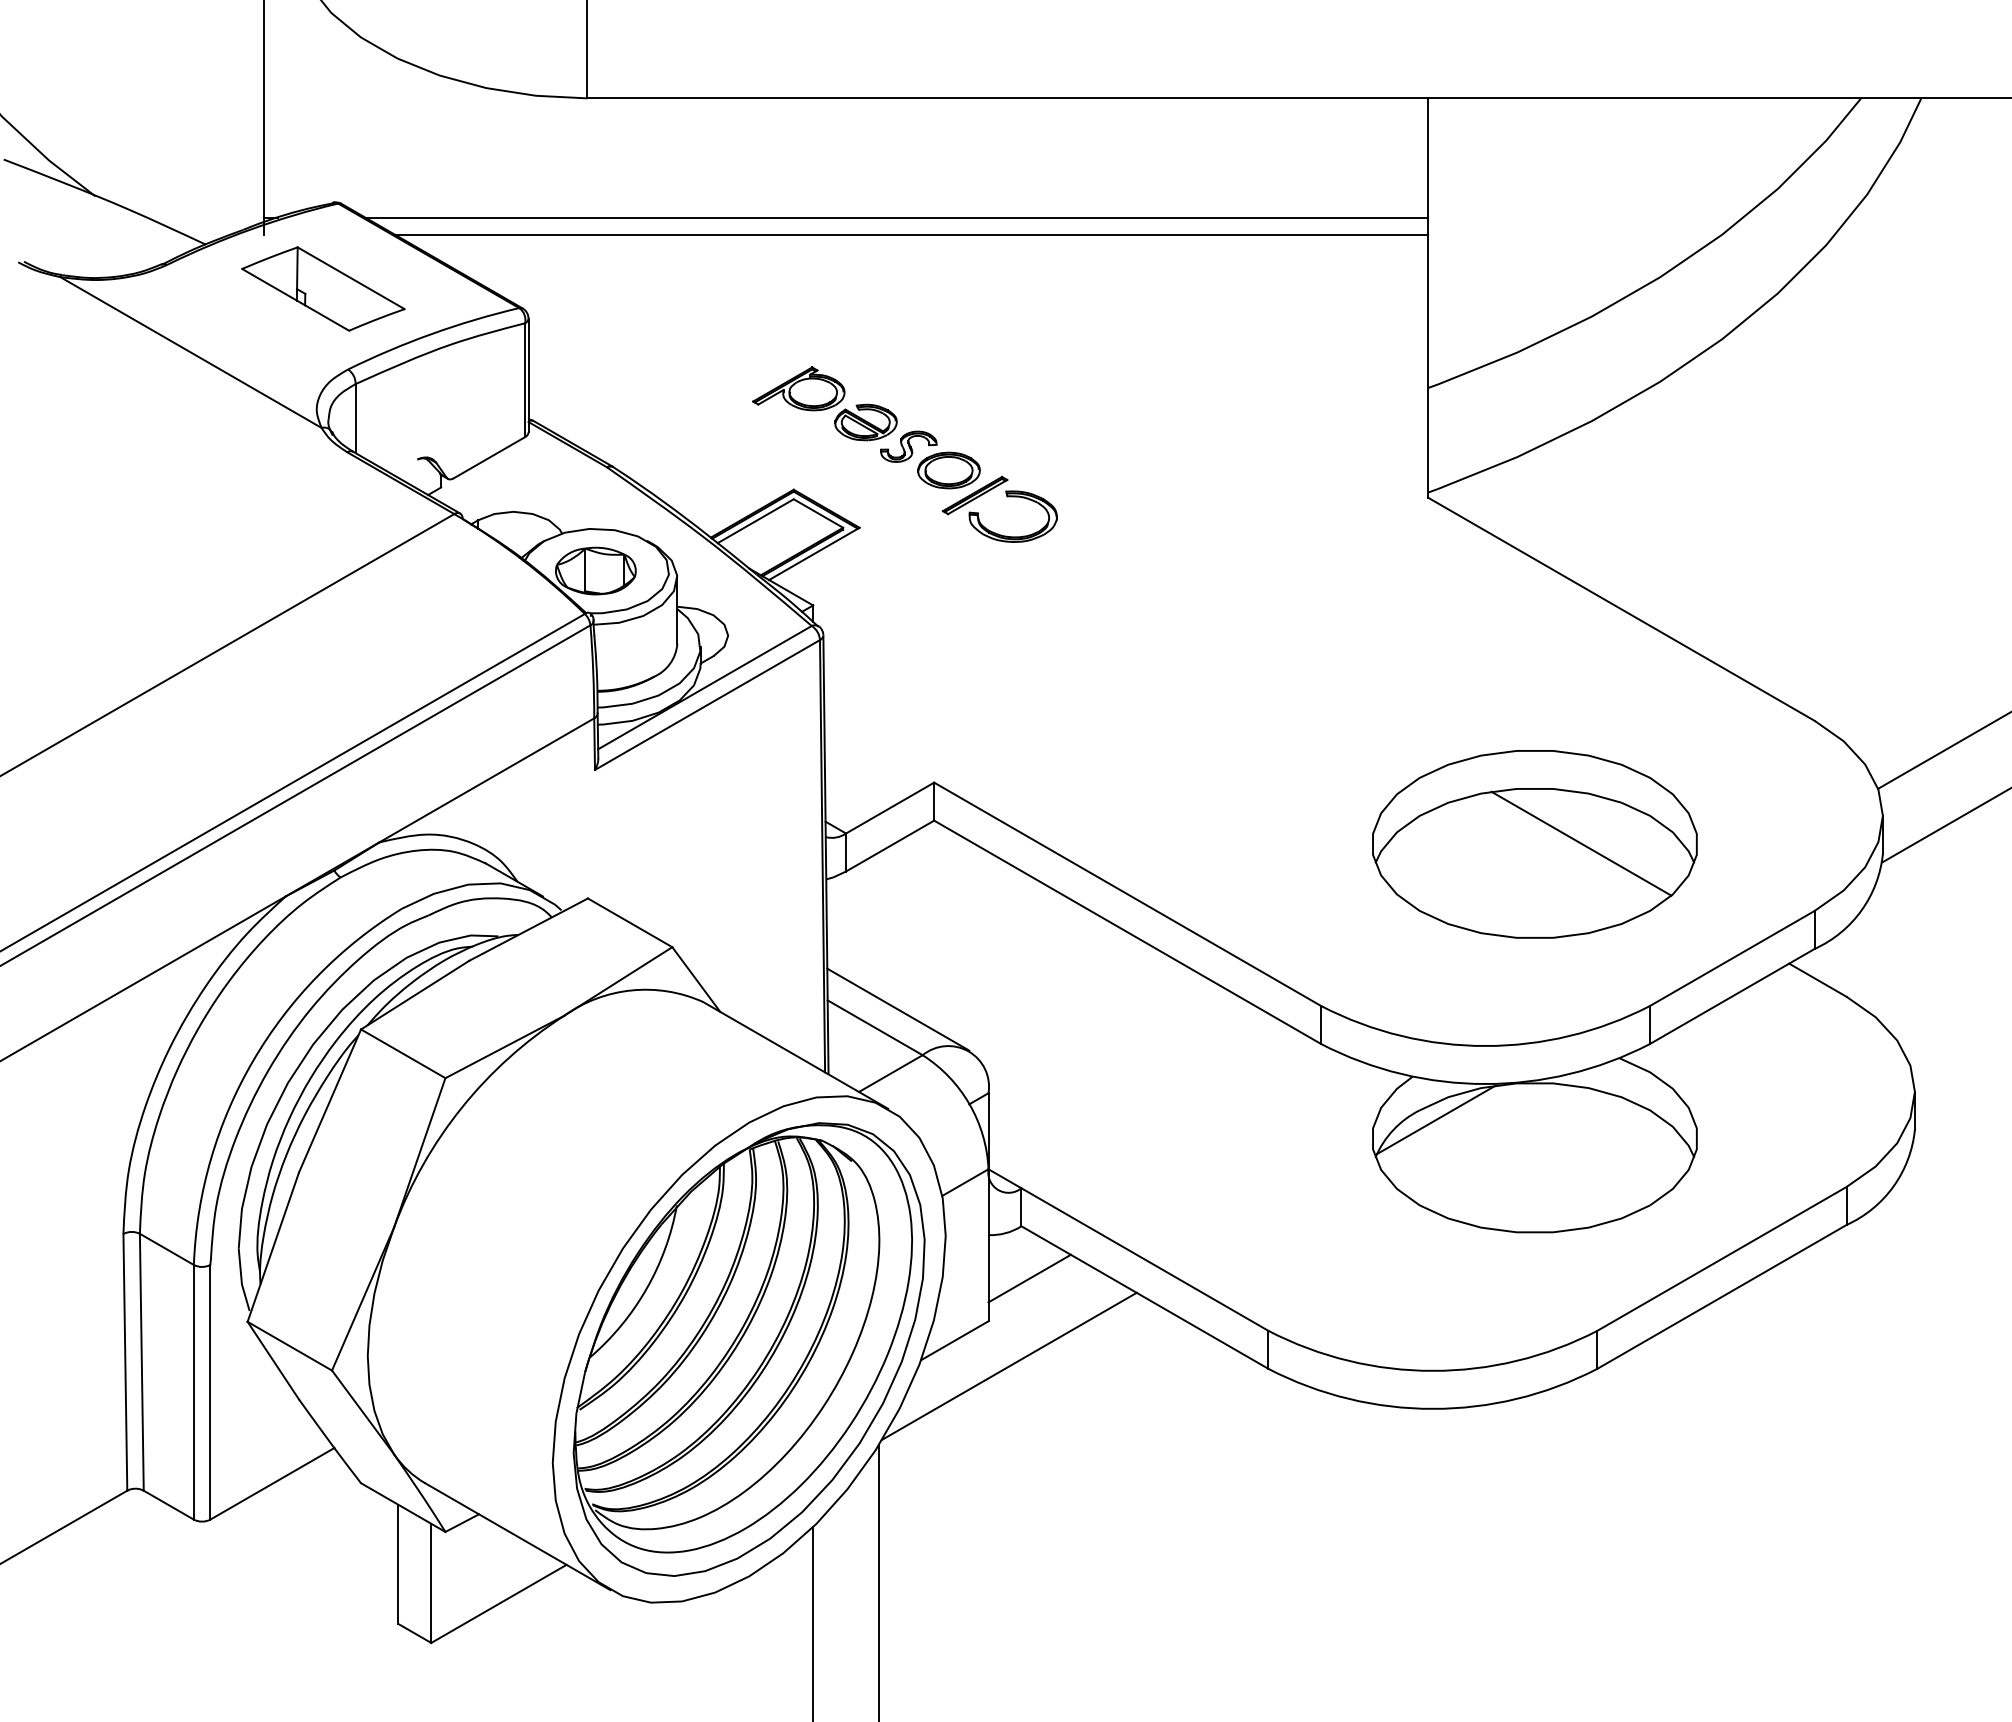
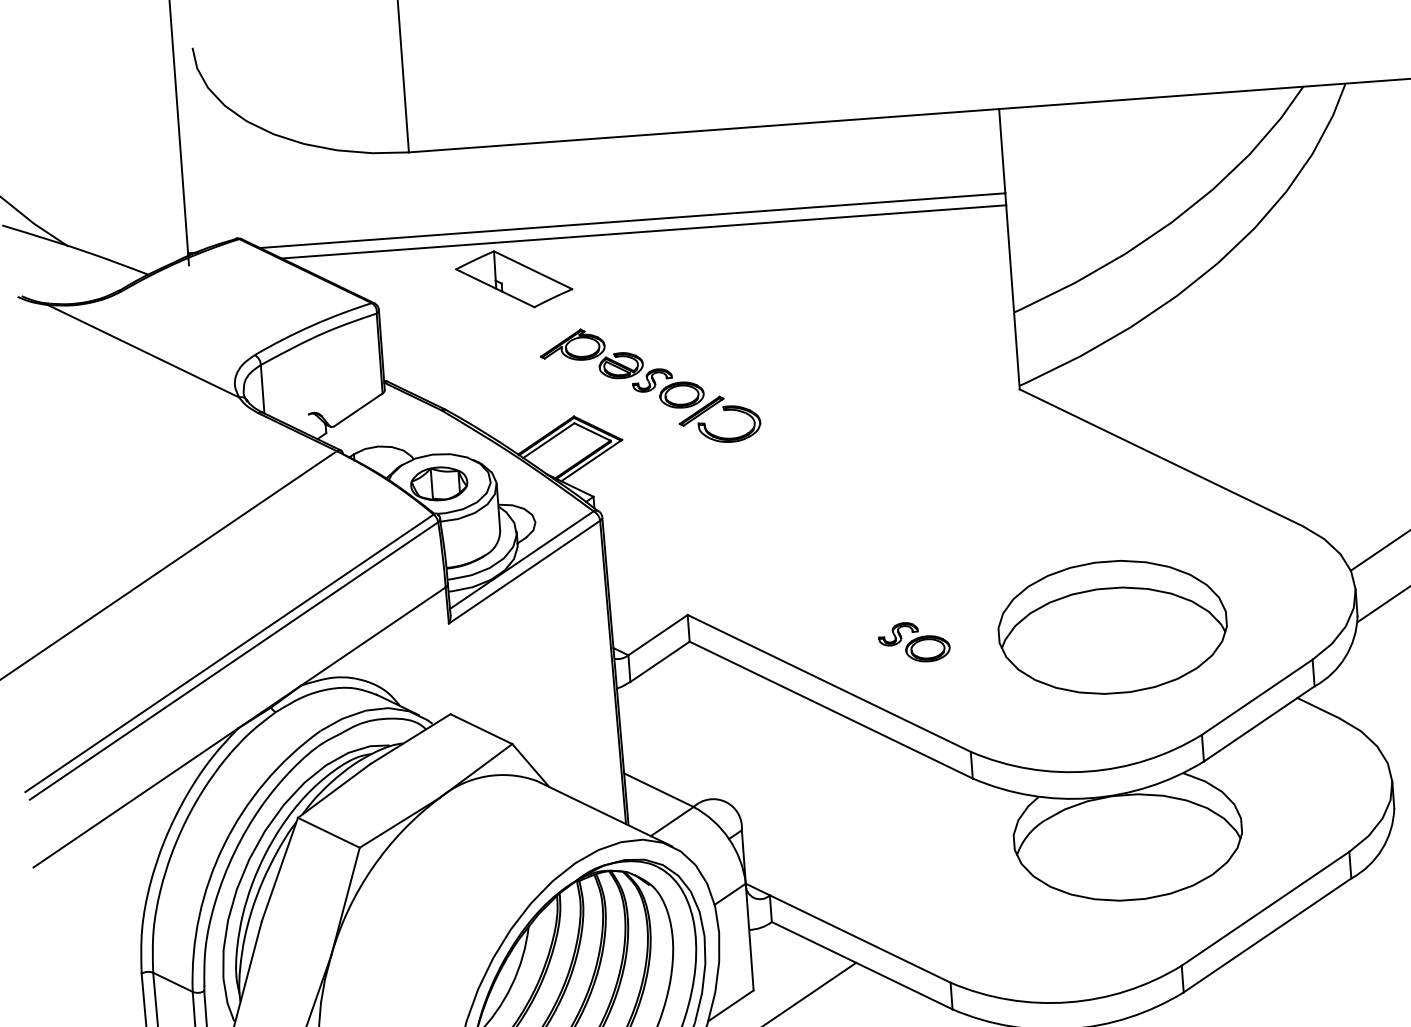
part: (323, 288) -> (514, 278), moved
line: (1581, 843) -> (1145, 624), removed
part: (1252, 844) -> (914, 642), added
line: (898, 1009) -> (674, 776), removed
line: (1435, 1119) -> (1057, 825), removed
line: (1029, 1278) -> (780, 958), removed

